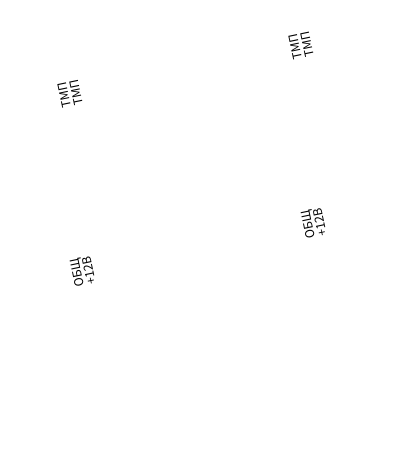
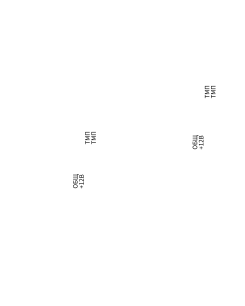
text: (69, 92) -> (90, 137), moved
text: (312, 223) -> (197, 142), moved

